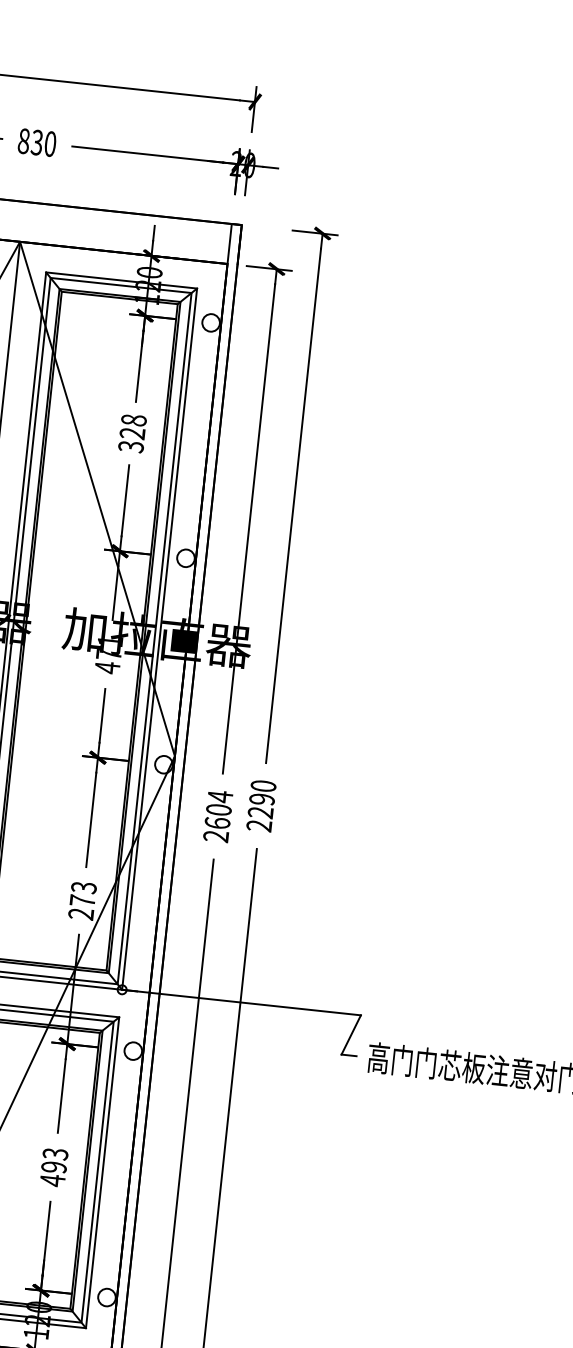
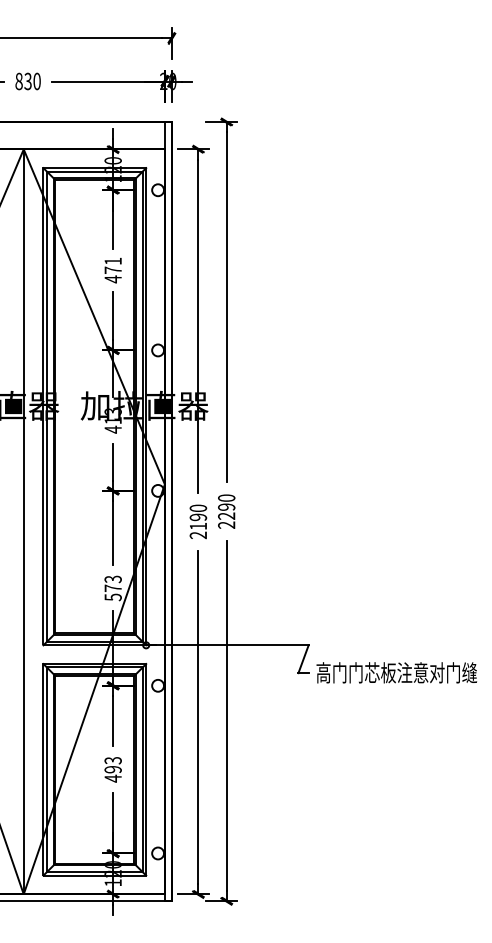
text: (131, 433) -> (112, 270), 328 -> 471
text: (108, 648) -> (112, 416), 471 -> 413
text: (219, 808) -> (198, 516), 2604 -> 2190
text: (80, 914) -> (112, 597), 273 -> 573

